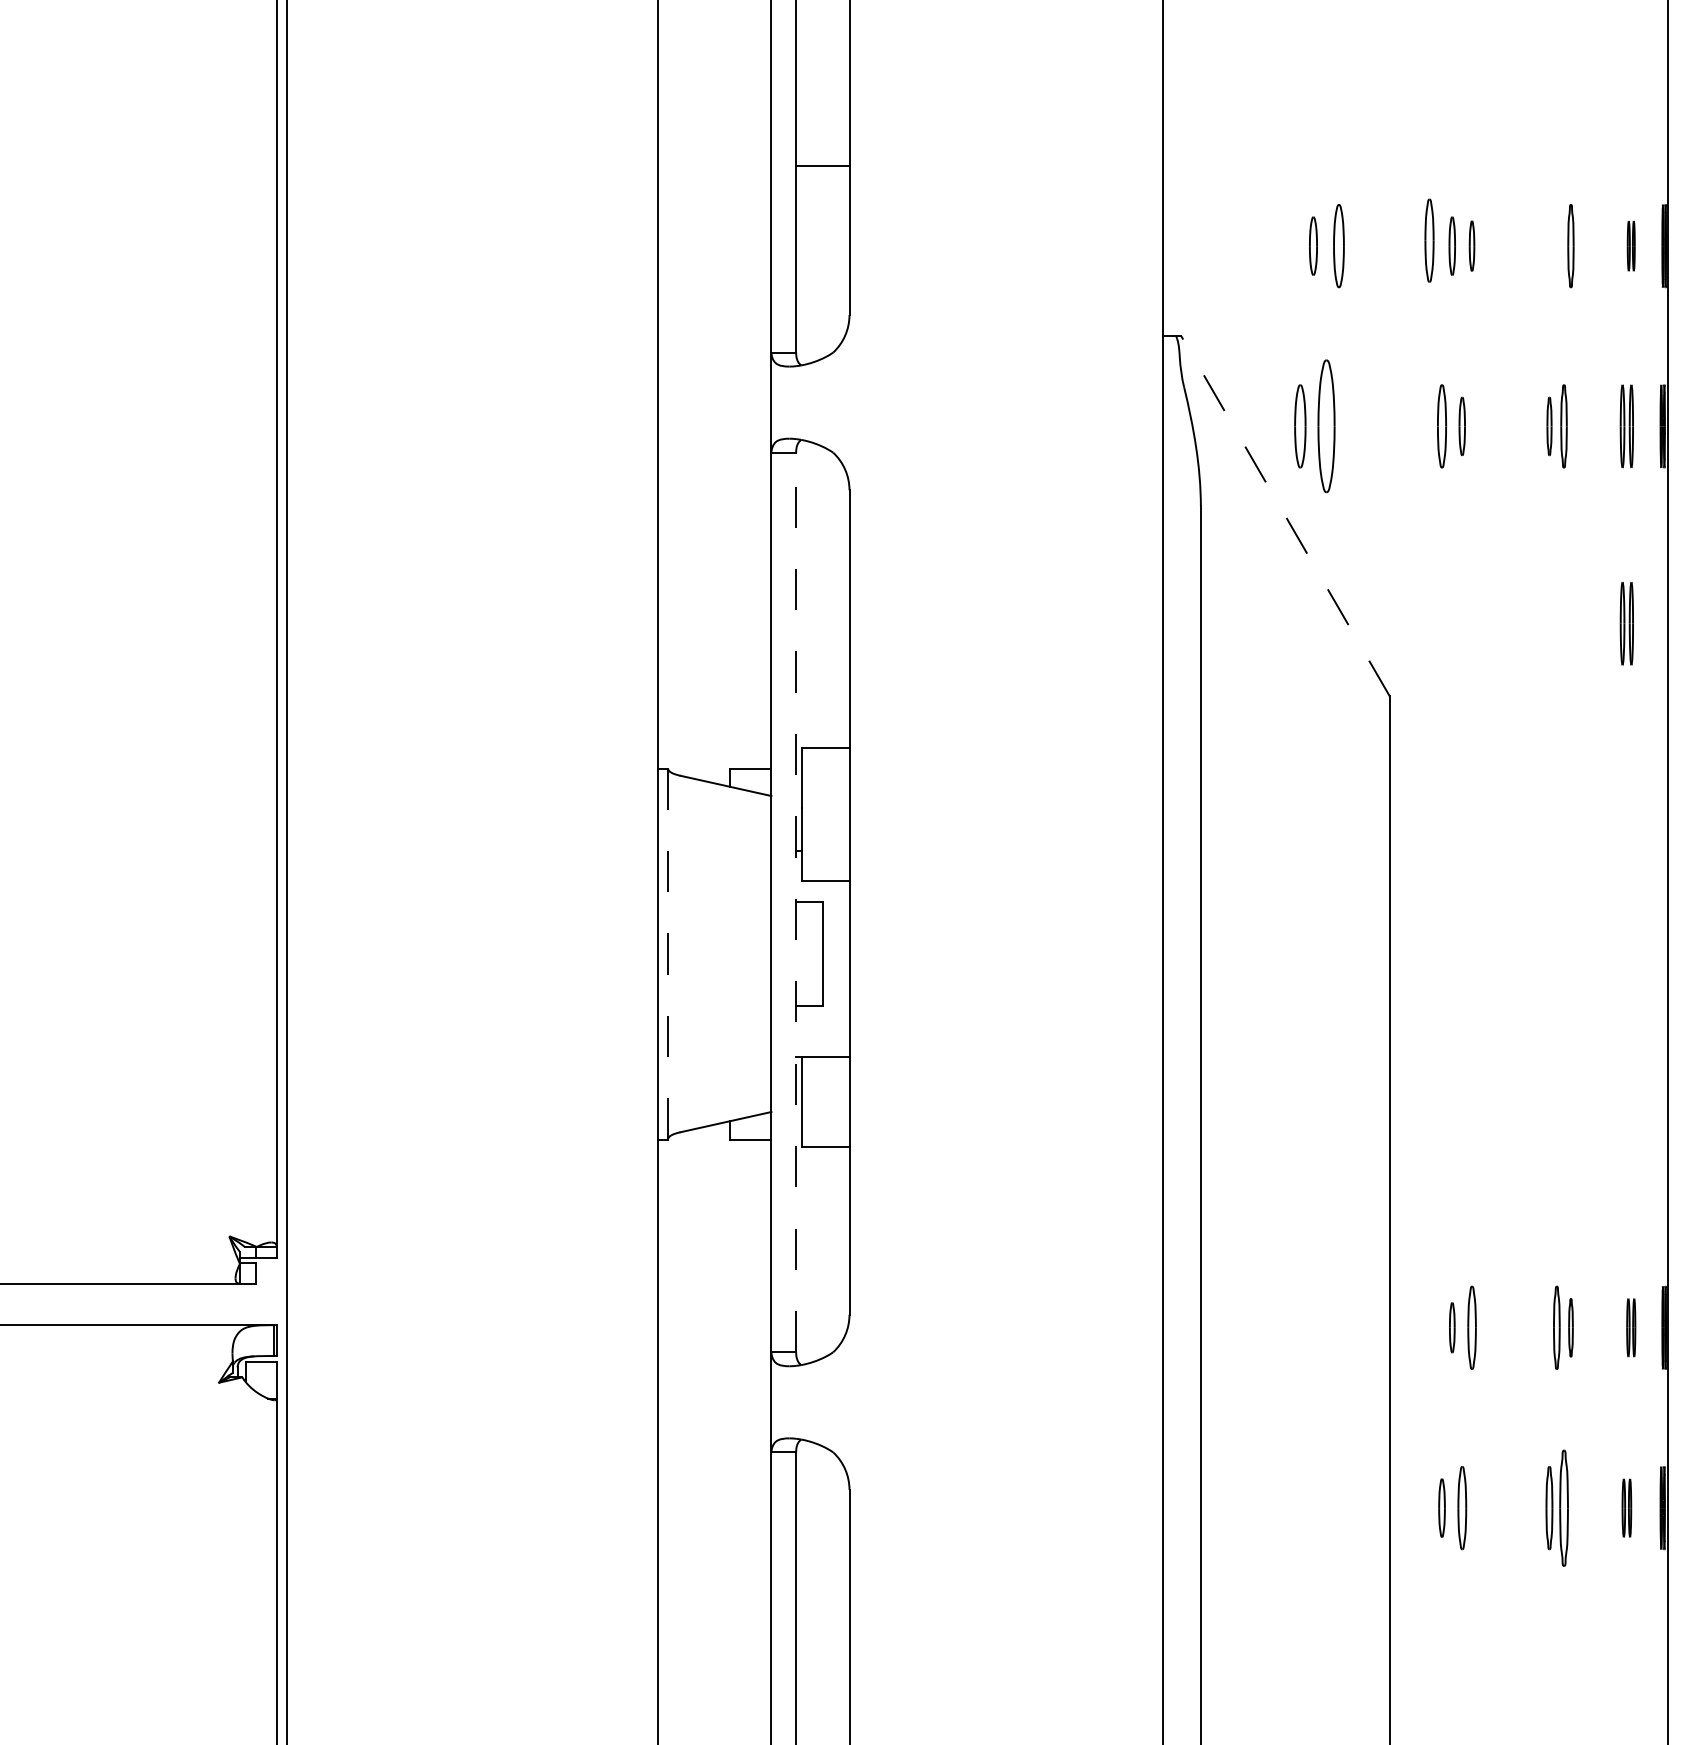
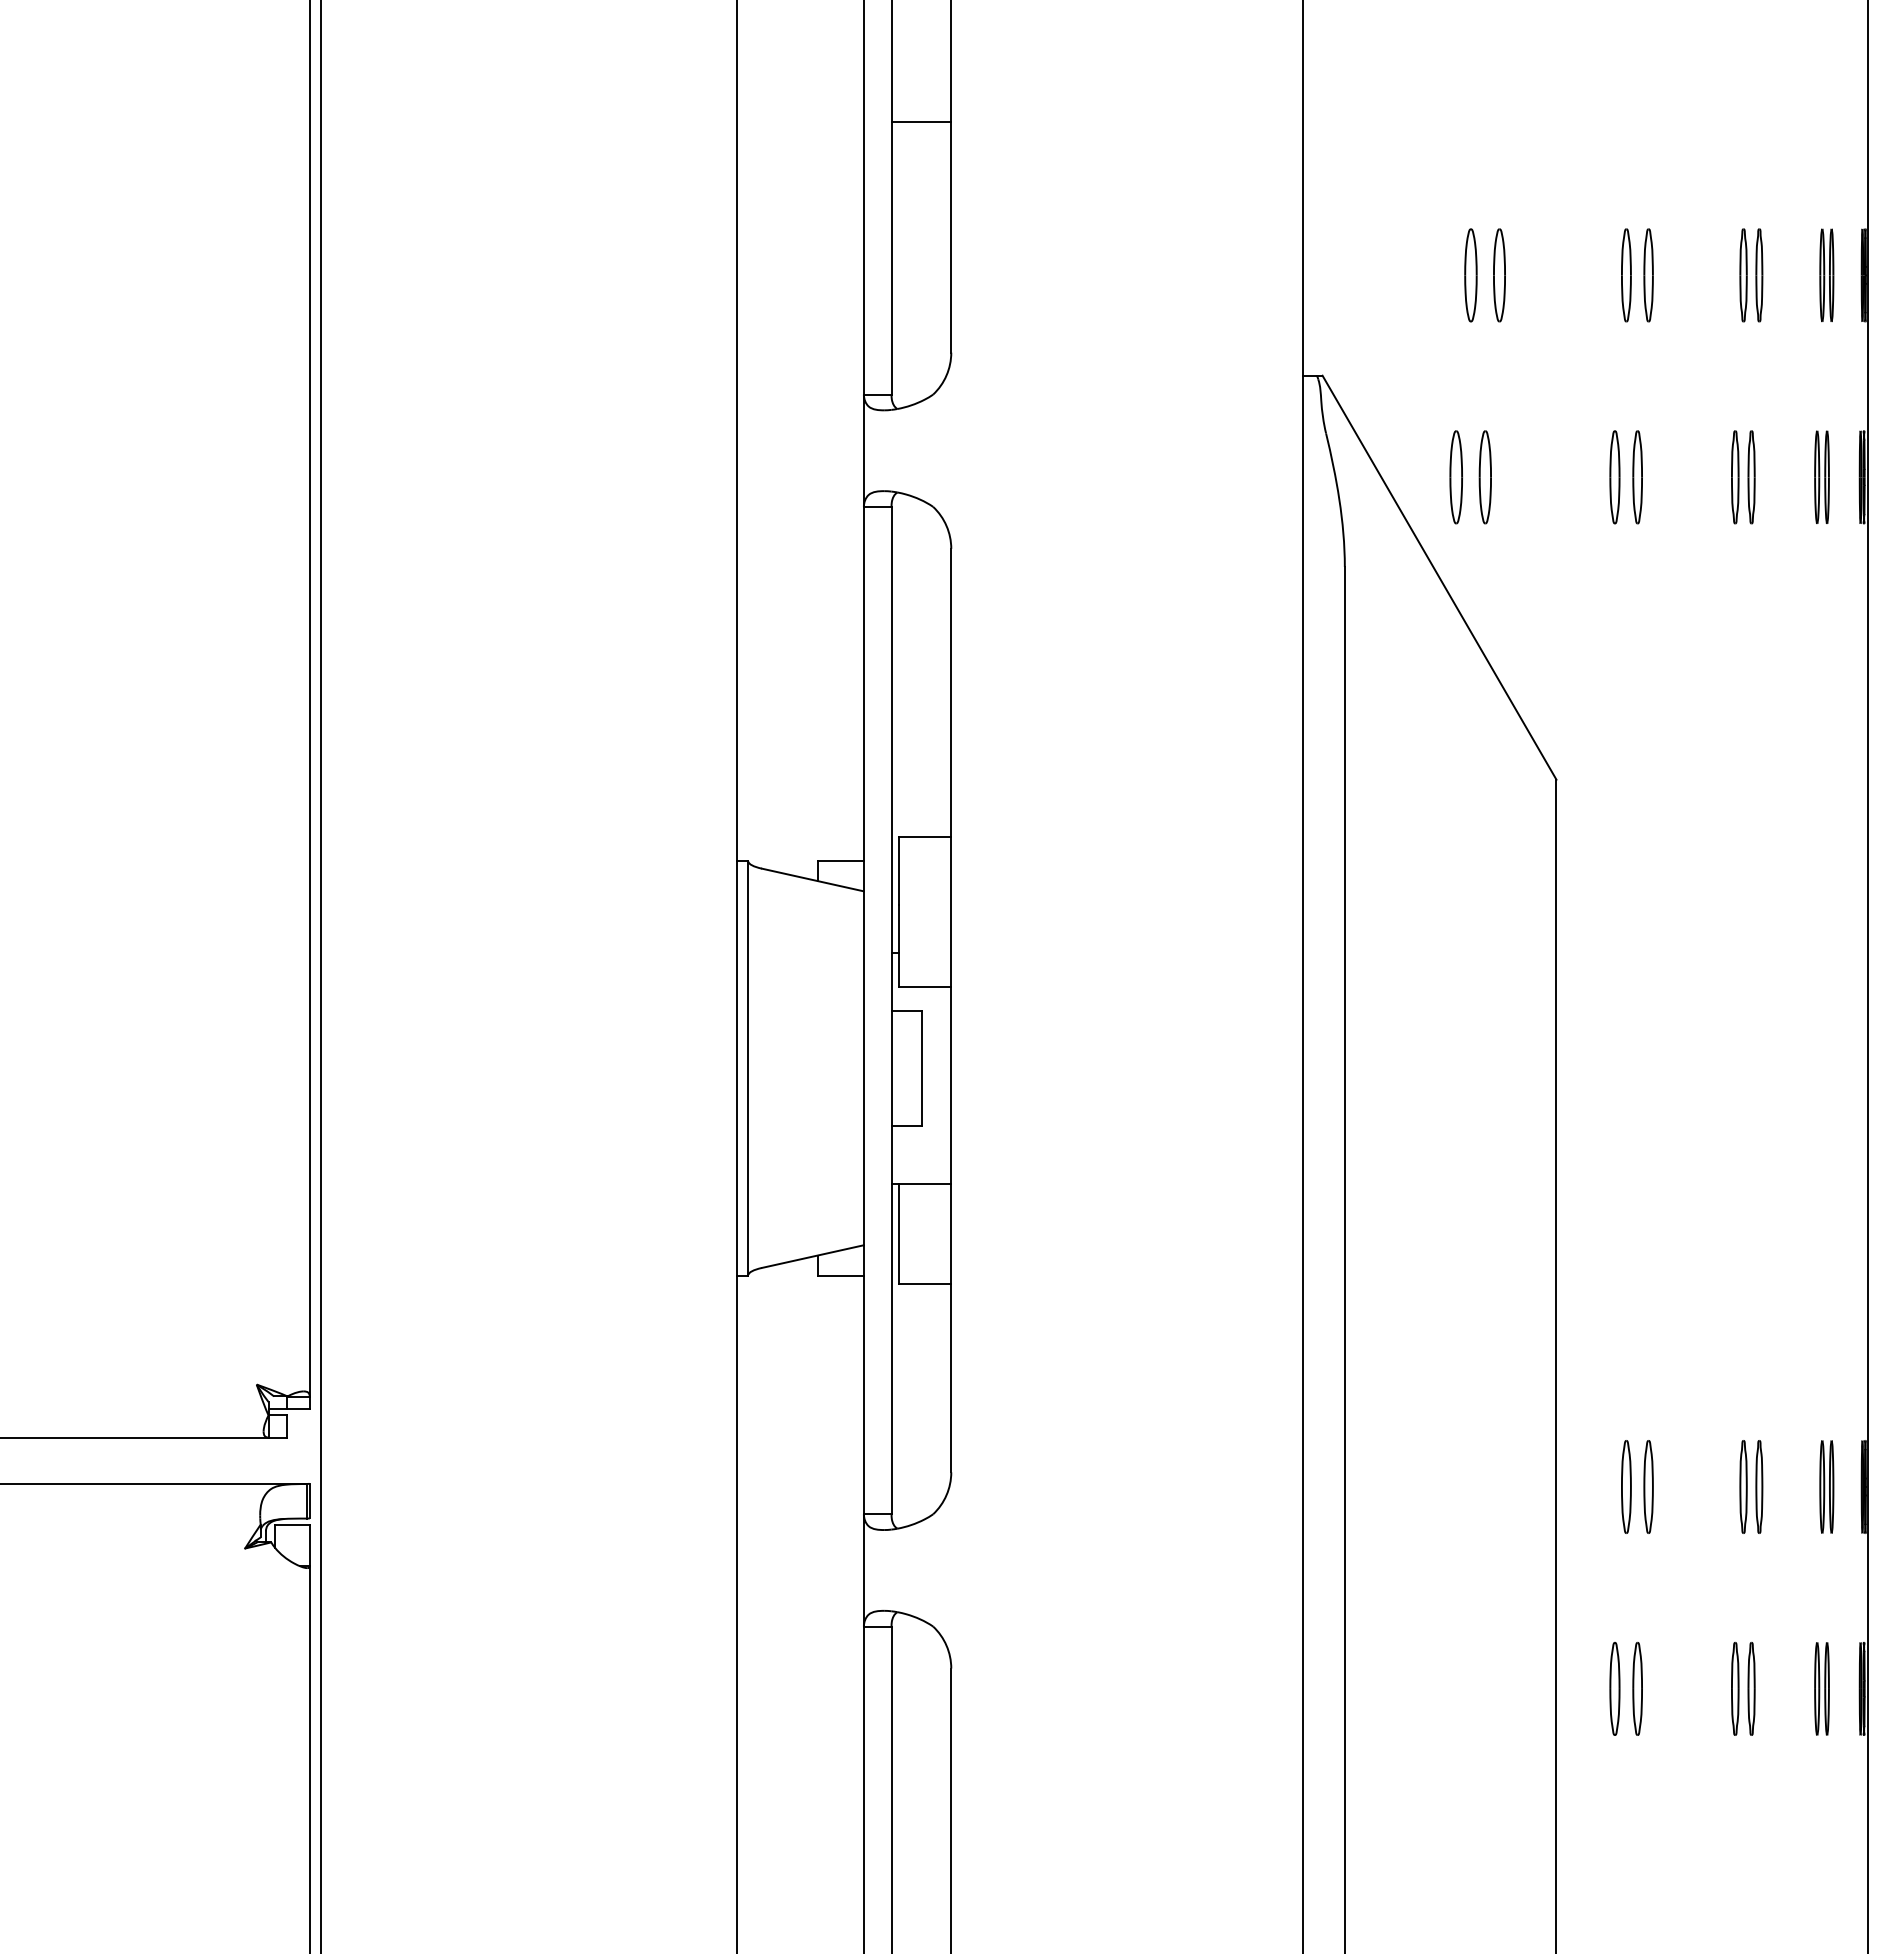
line: (822, 165) -> (921, 121), moved
part: (1429, 240) -> (1600, 269), removed
part: (1313, 246) -> (1470, 275), size x1.43
part: (1452, 246) -> (1626, 275), size x1.43
part: (1471, 246) -> (1648, 275), size x1.67
part: (1556, 246) -> (1743, 275), added
part: (1630, 246) -> (1826, 275), size x1.67
part: (1325, 426) -> (1484, 477), size x0.62
part: (1462, 426) -> (1637, 477), size x1.43
part: (1549, 426) -> (1735, 477), size x1.43
line: (1285, 515) -> (1439, 577), dashed -> solid
part: (1626, 622) -> (1821, 697), removed
line: (796, 902) -> (891, 1010), dashed -> solid
line: (668, 954) -> (748, 1068), dashed -> solid
part: (1452, 1327) -> (1626, 1486), size x1.67
part: (1571, 1327) -> (1759, 1486), size x1.43
part: (1630, 1327) -> (1826, 1486), size x1.43
part: (1441, 1507) -> (1614, 1688), size x1.43
part: (1563, 1507) -> (1751, 1688), size x0.71
part: (1626, 1507) -> (1821, 1688), size x1.43

